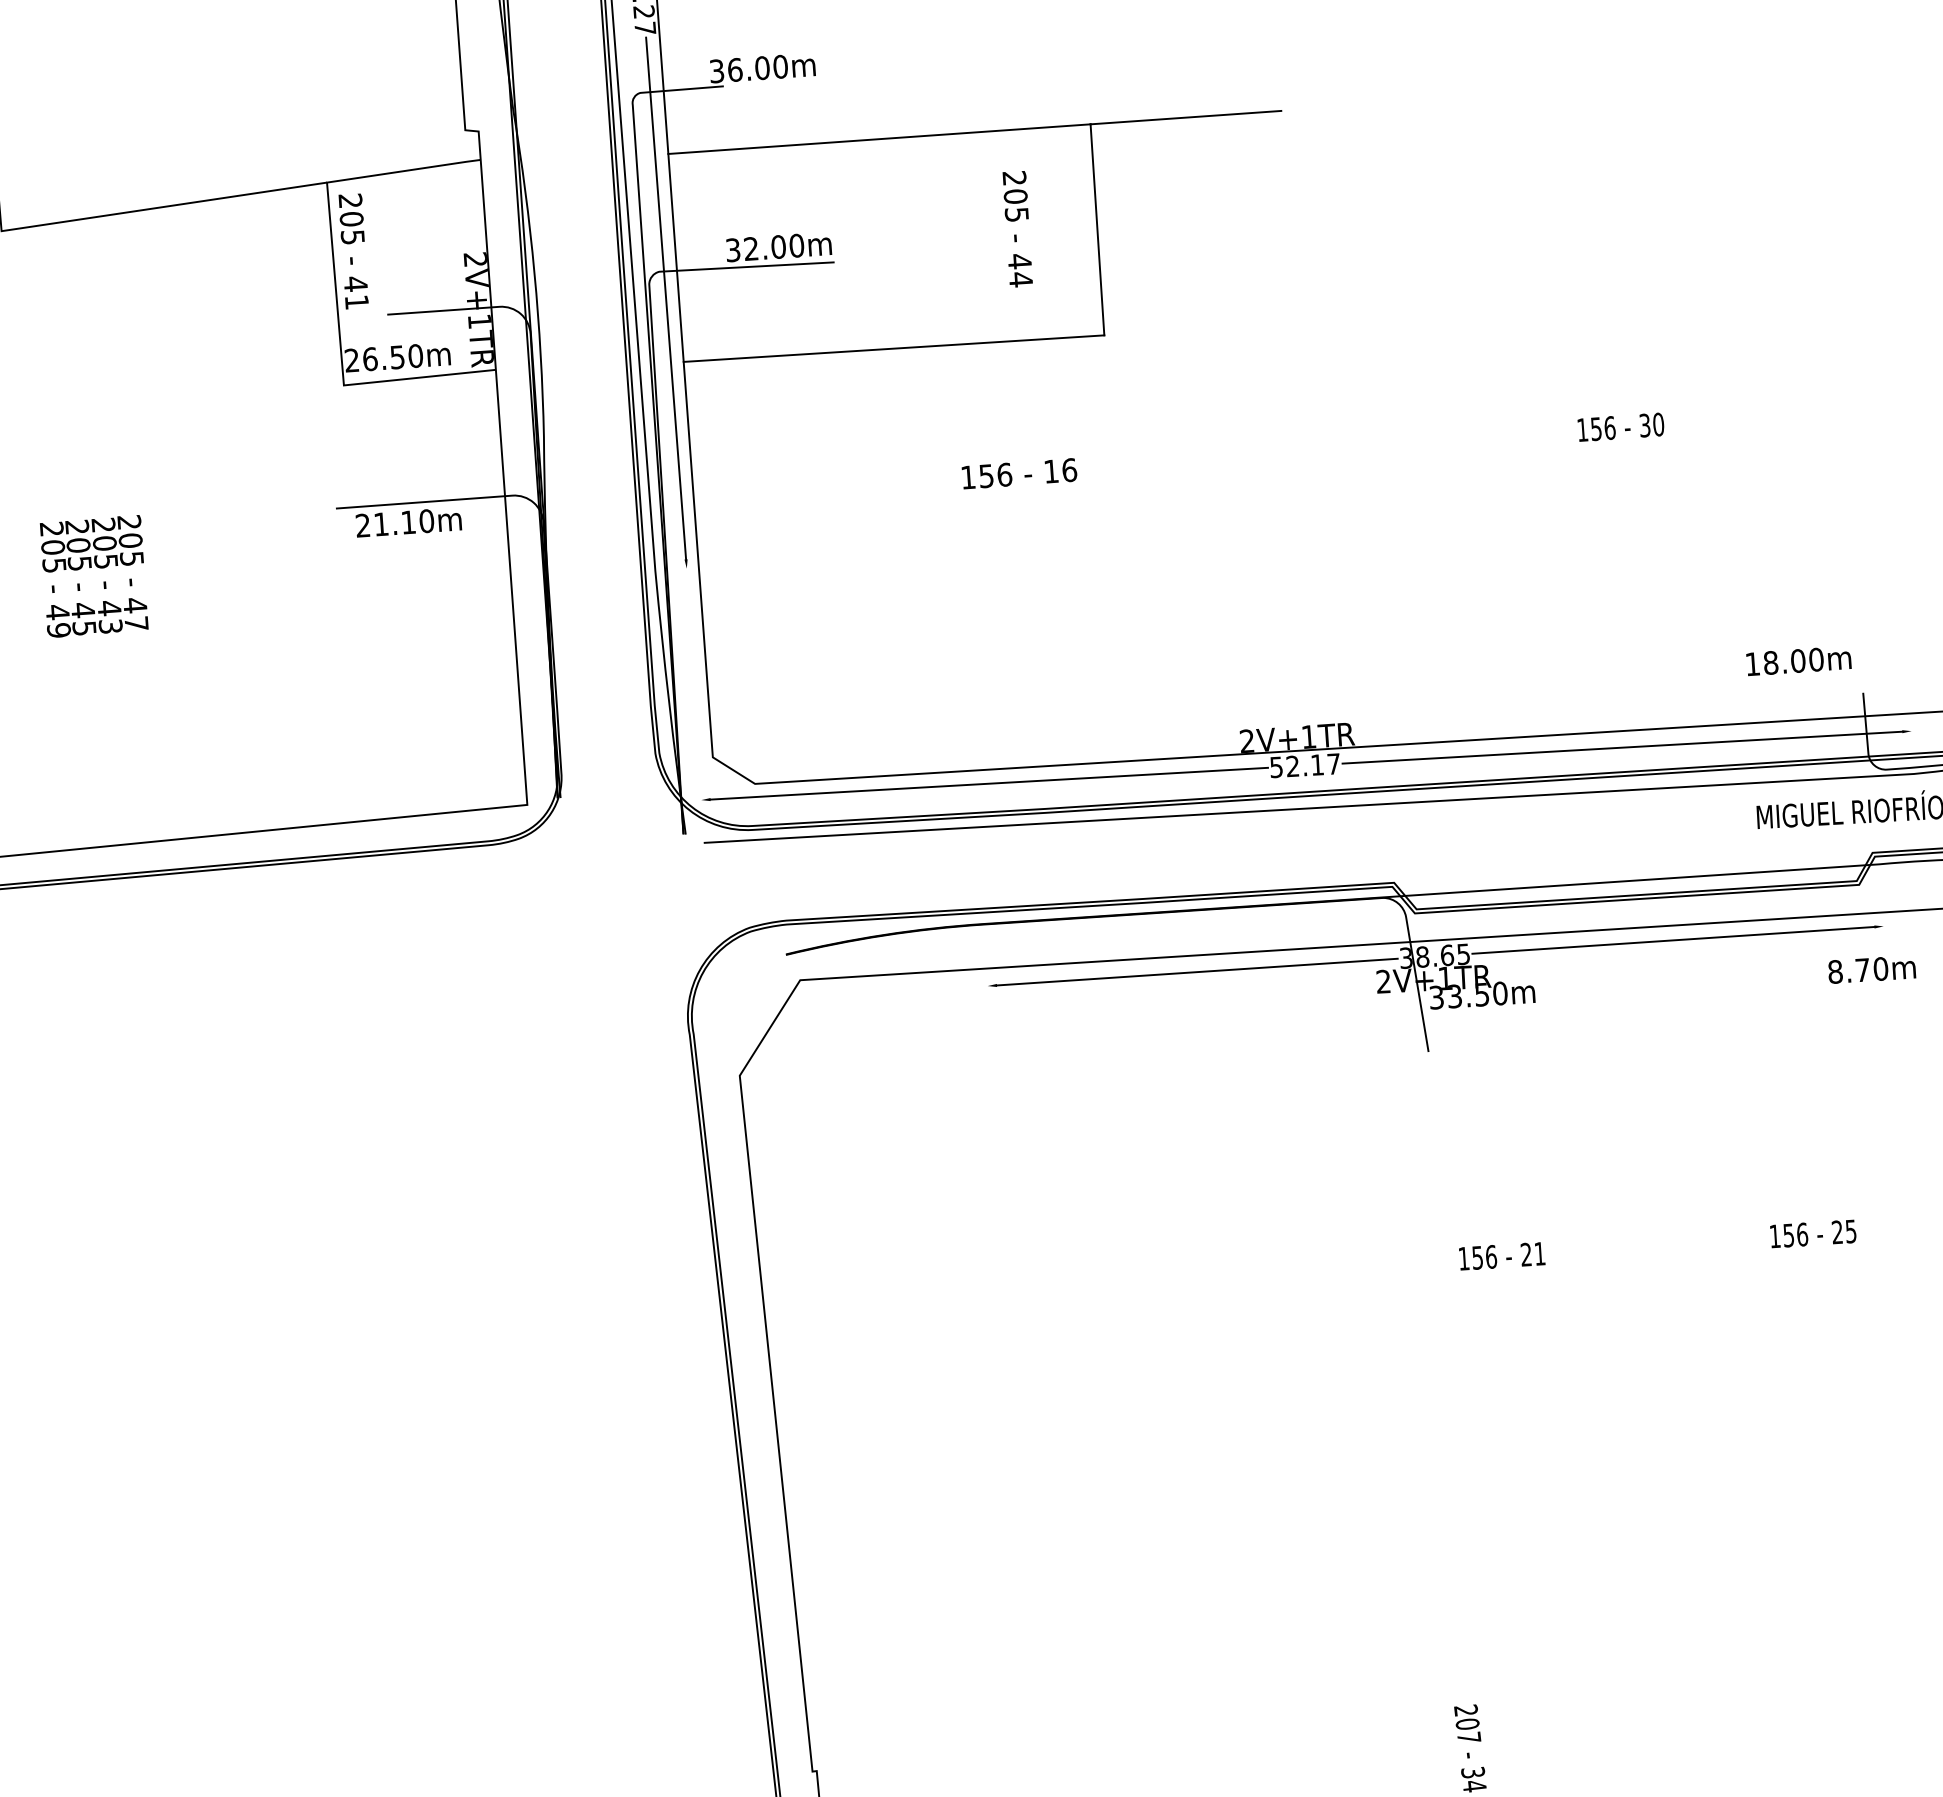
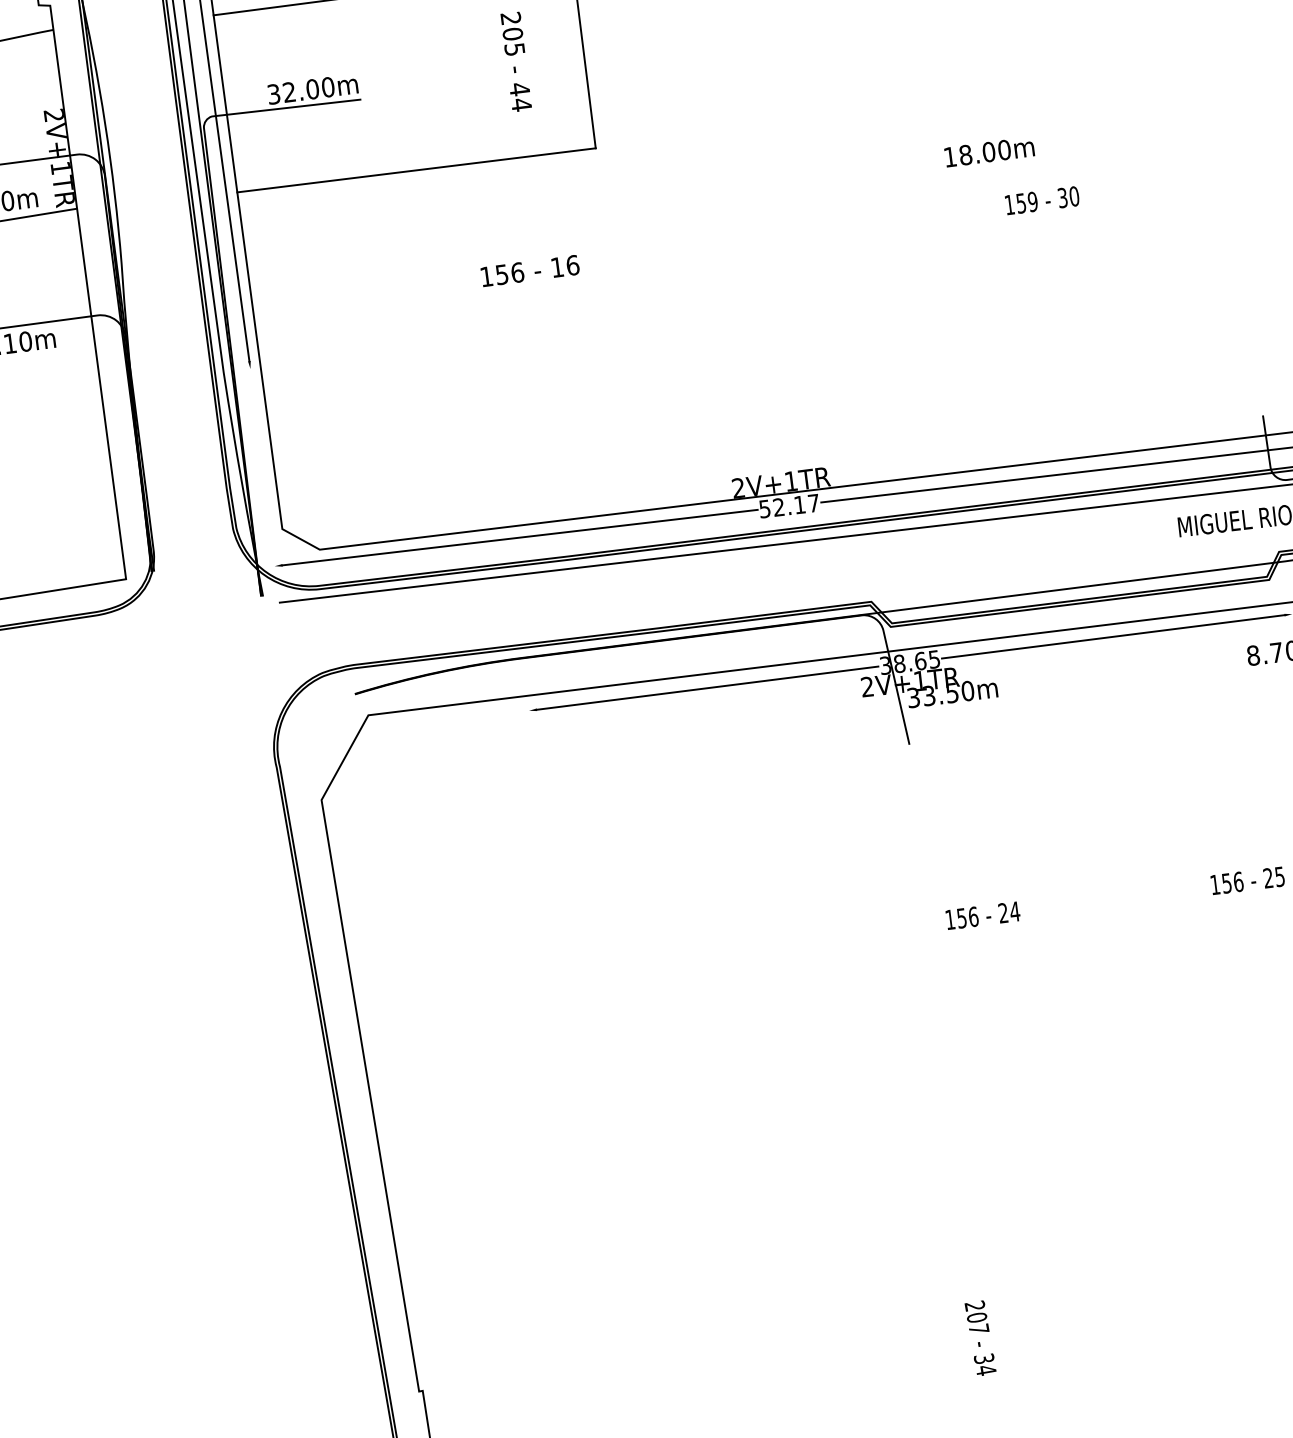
text: (1609, 428) -> (1032, 202), 156 -> 159
text: (1798, 661) -> (989, 152), moved
text: (1539, 1253) -> (1014, 911), 21 -> 24

